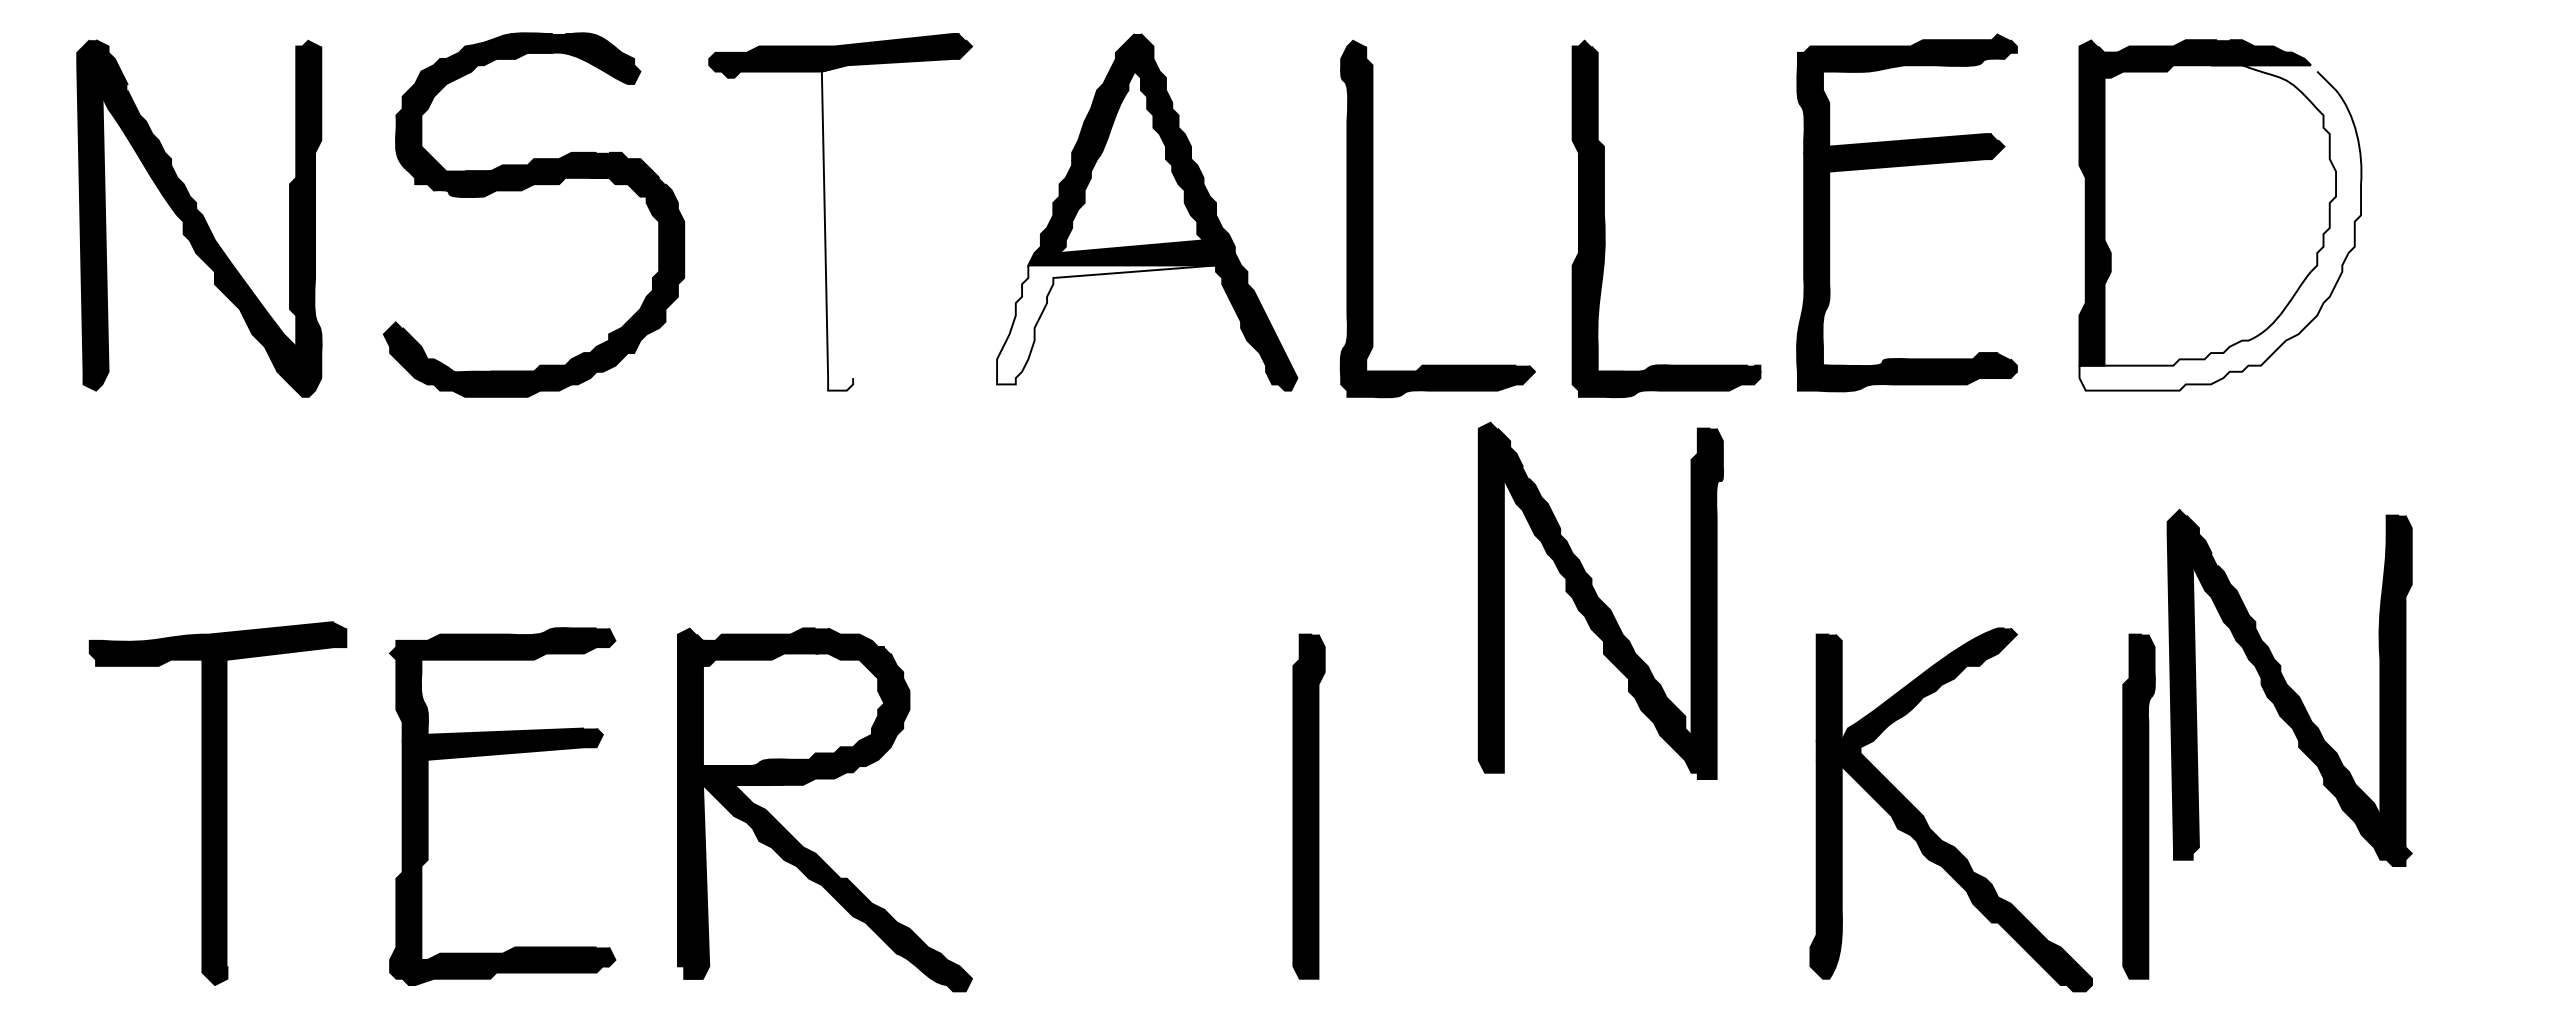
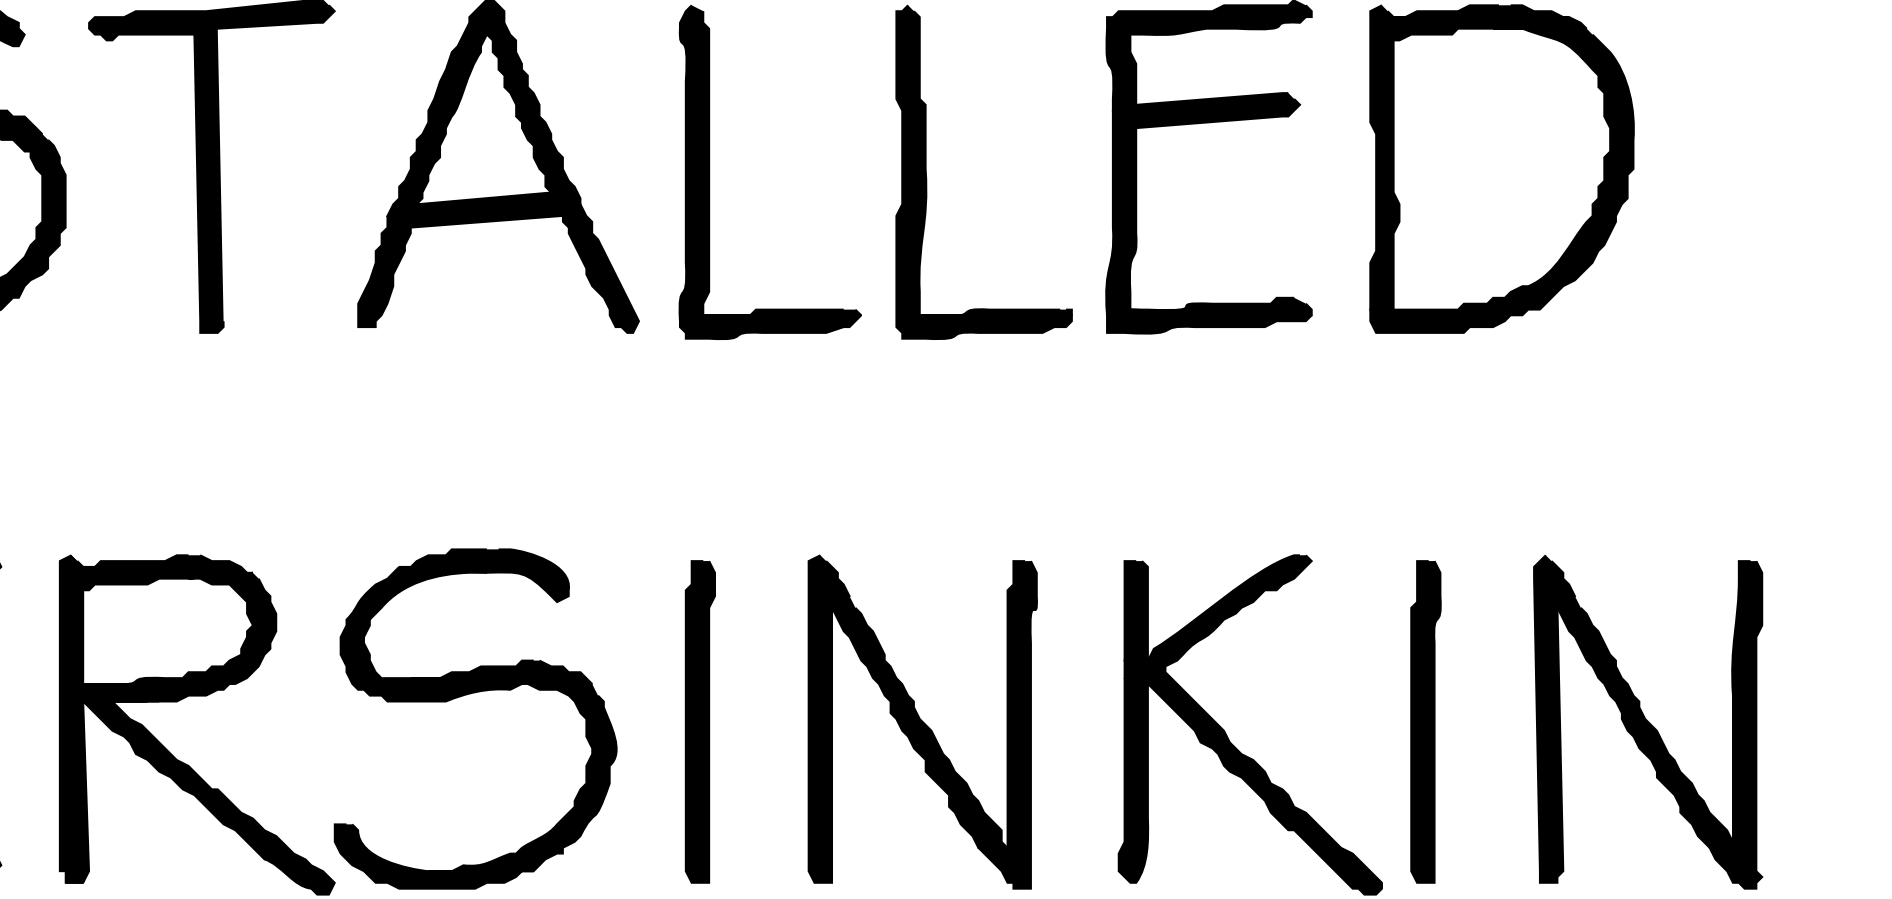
fill: (837, 227) -> (208, 180), added
fill: (2220, 227) -> (1502, 180), added
fill: (1106, 324) -> (460, 271), added
part: (1600, 600) -> (922, 721), moved
part: (2289, 687) -> (1647, 721), moved
part: (1116, 777) -> (469, 694), added
part: (1308, 806) -> (699, 721), moved

